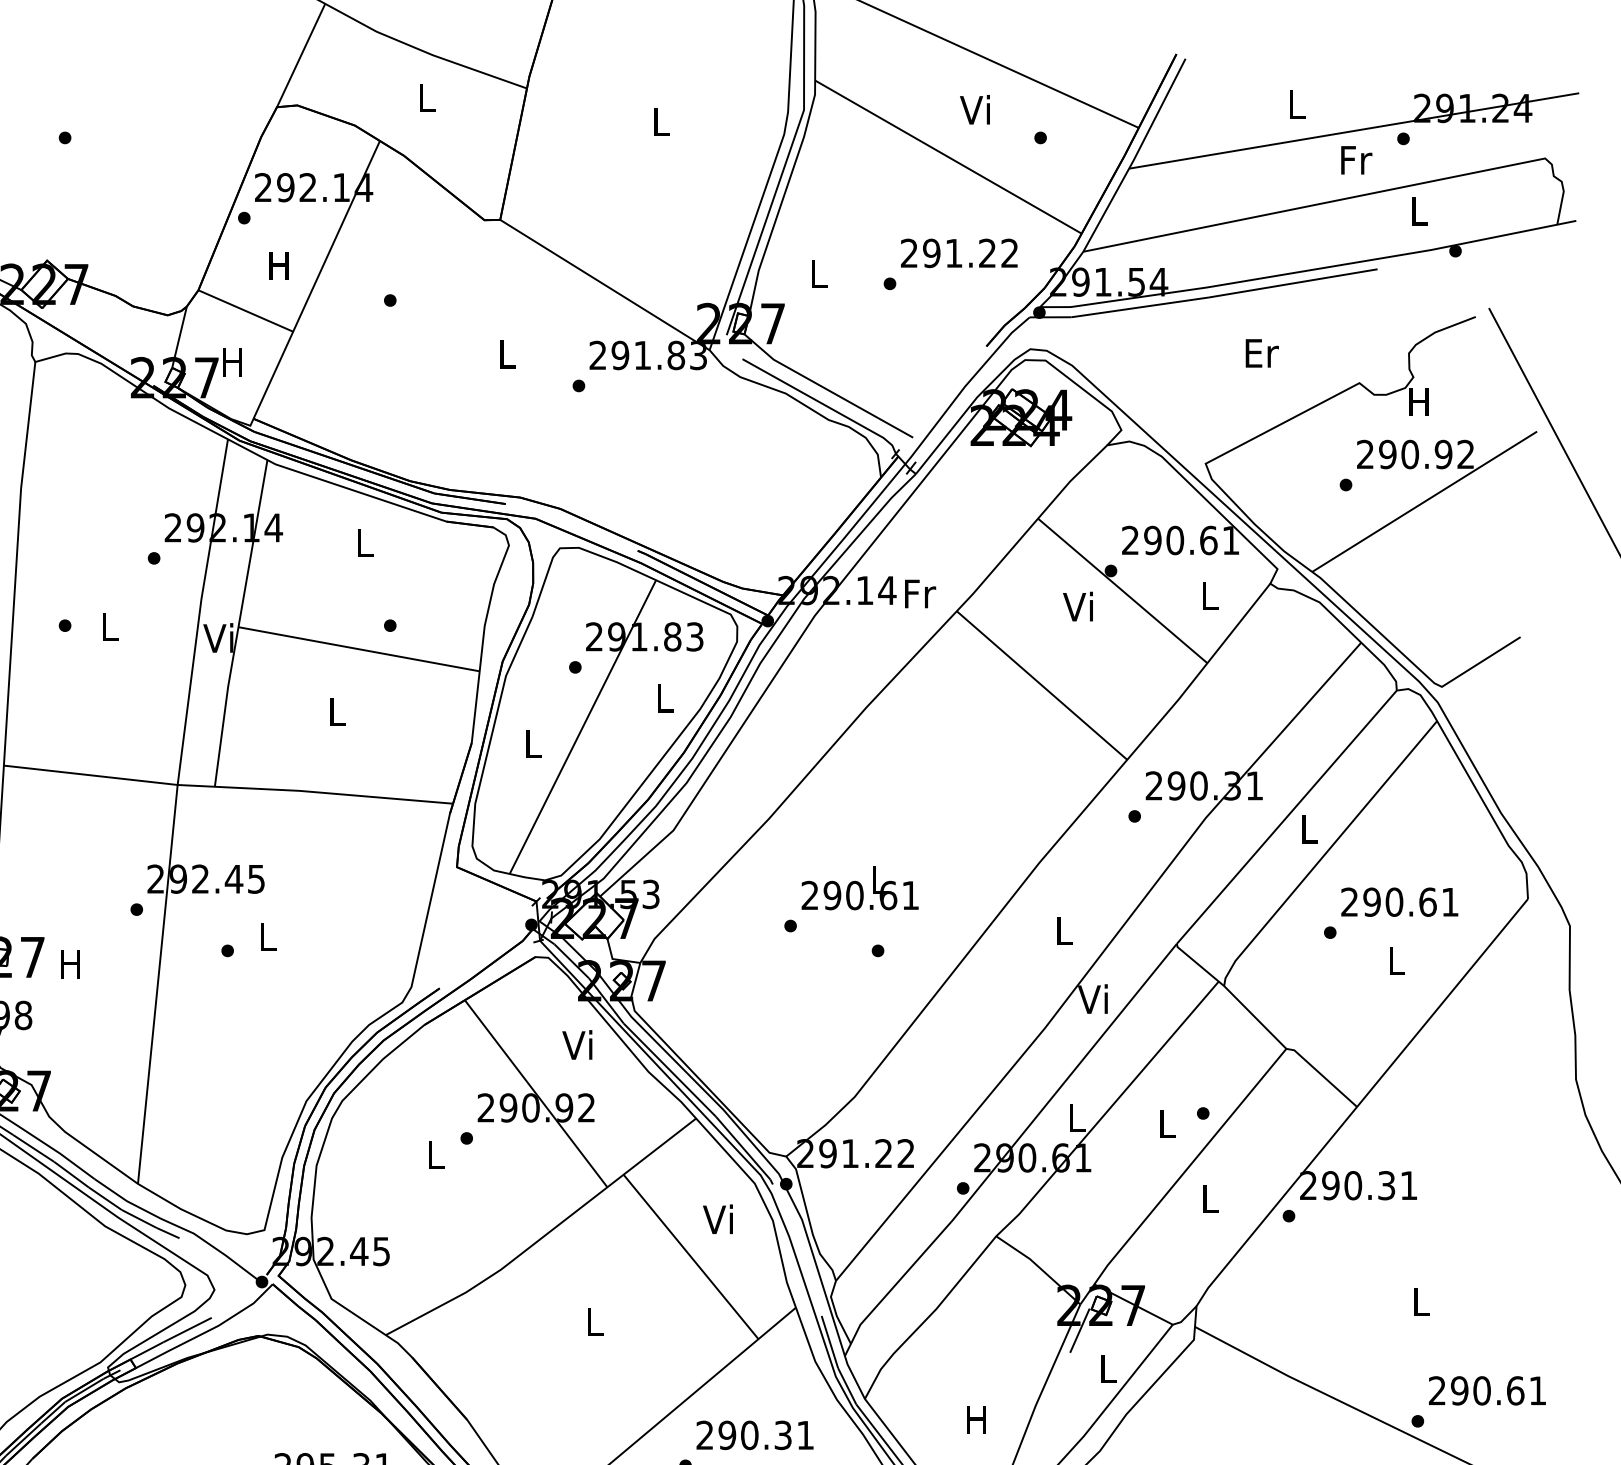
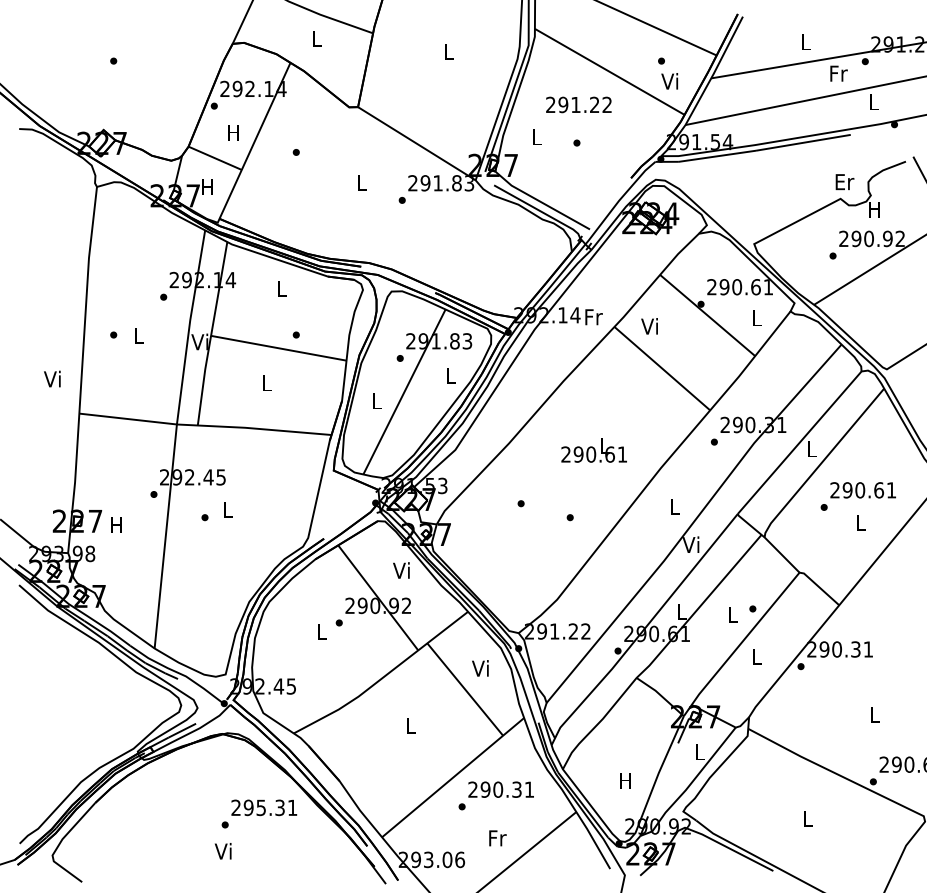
text: (974, 110) -> (669, 81), moved
text: (958, 252) -> (578, 104), moved
text: (1261, 354) -> (844, 182), moved
text: (1077, 606) -> (649, 326), moved
text: (858, 888) -> (593, 450), moved

